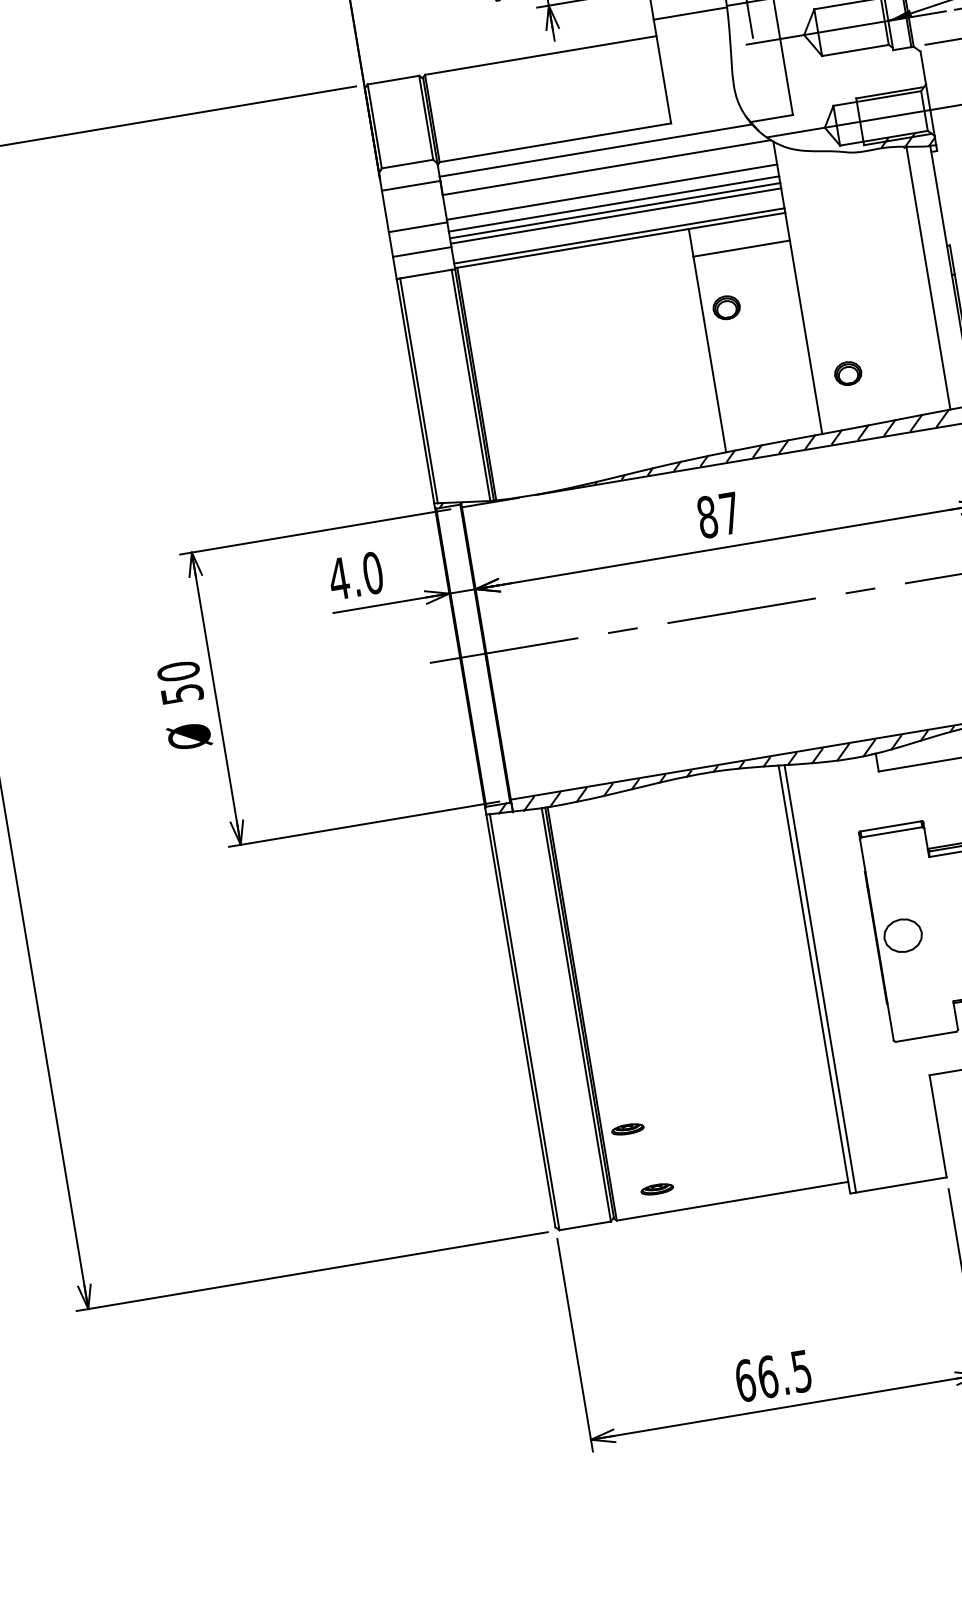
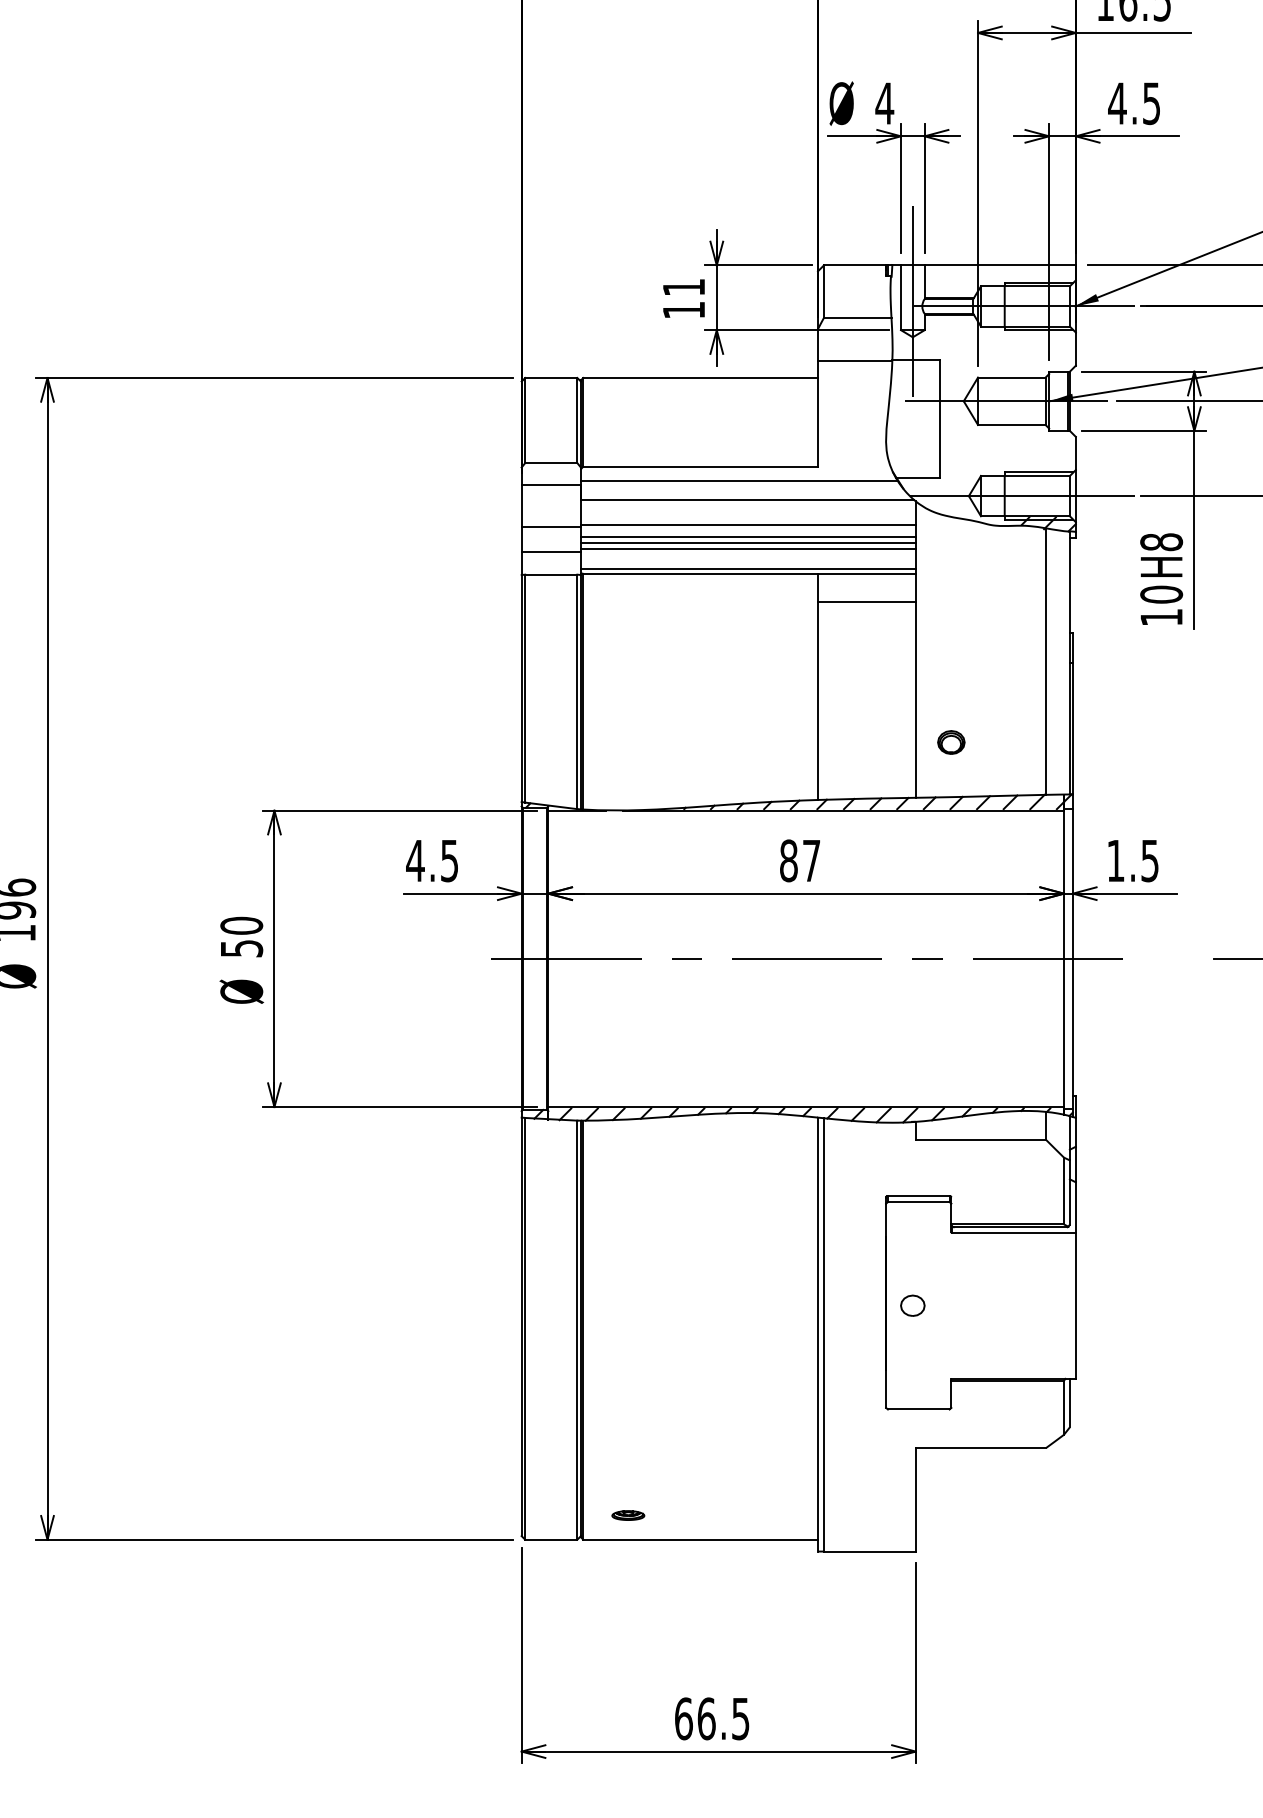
part: (726, 307) -> (842, 657), removed
text: (372, 572) -> (449, 860), 4.0 -> 4.5
part: (902, 935) -> (912, 1305), size x0.62
part: (628, 1129) -> (609, 1451), removed

